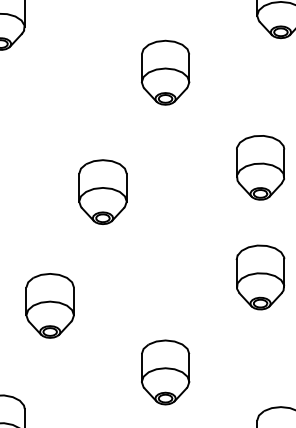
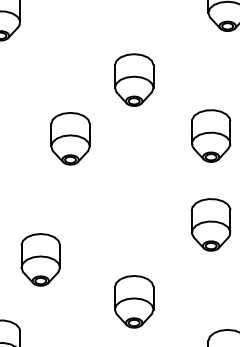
part: (165, 72) -> (134, 79), moved
part: (102, 191) -> (70, 138), moved
part: (49, 305) -> (40, 259), moved

